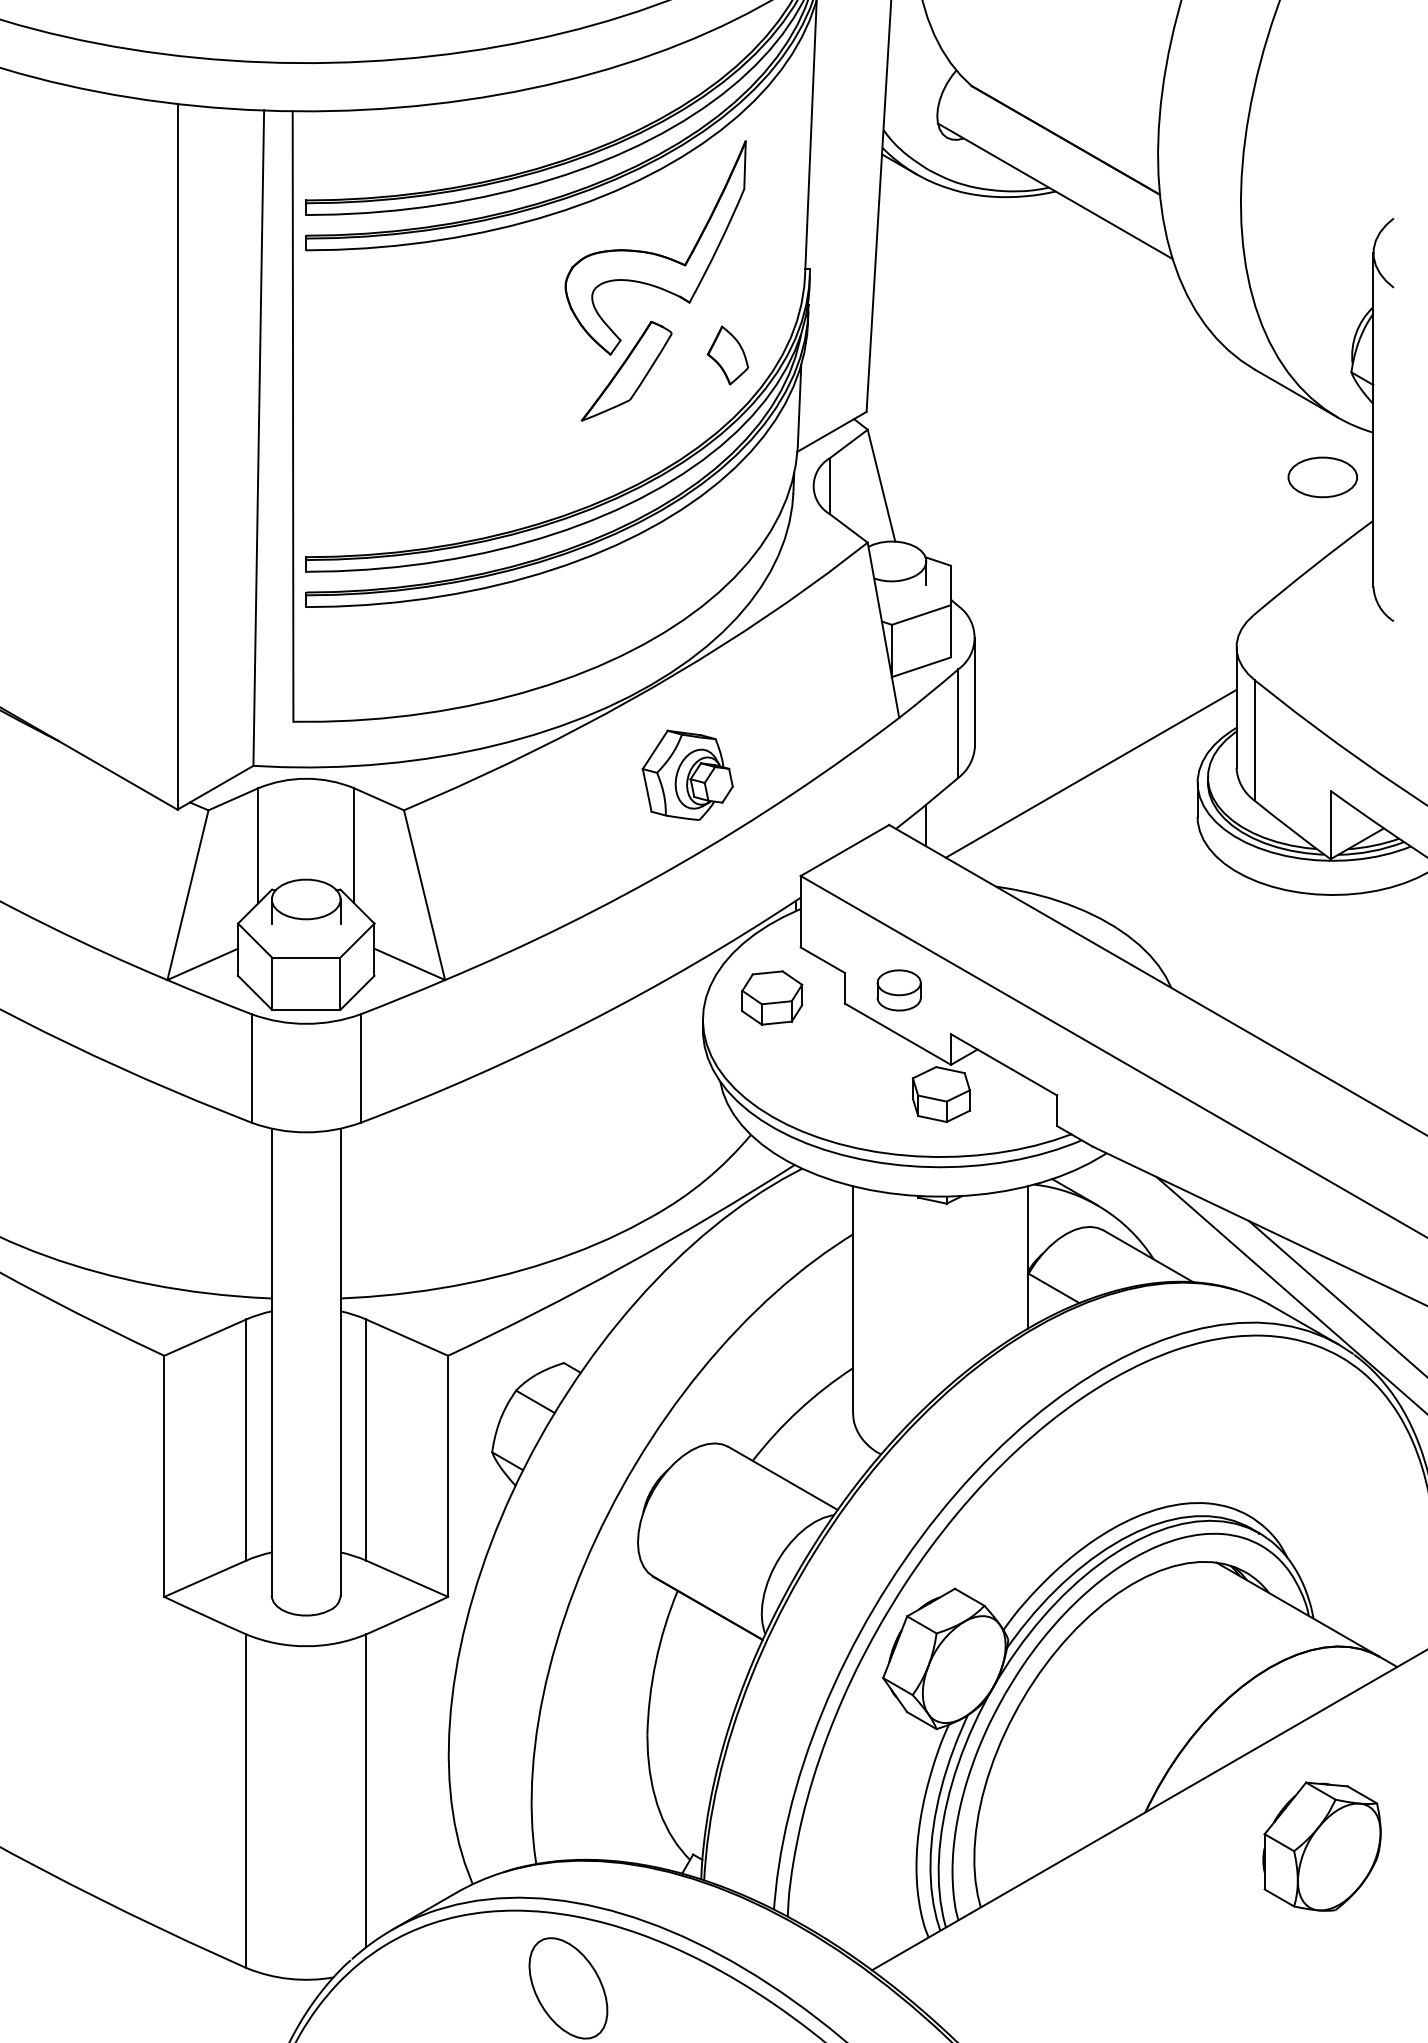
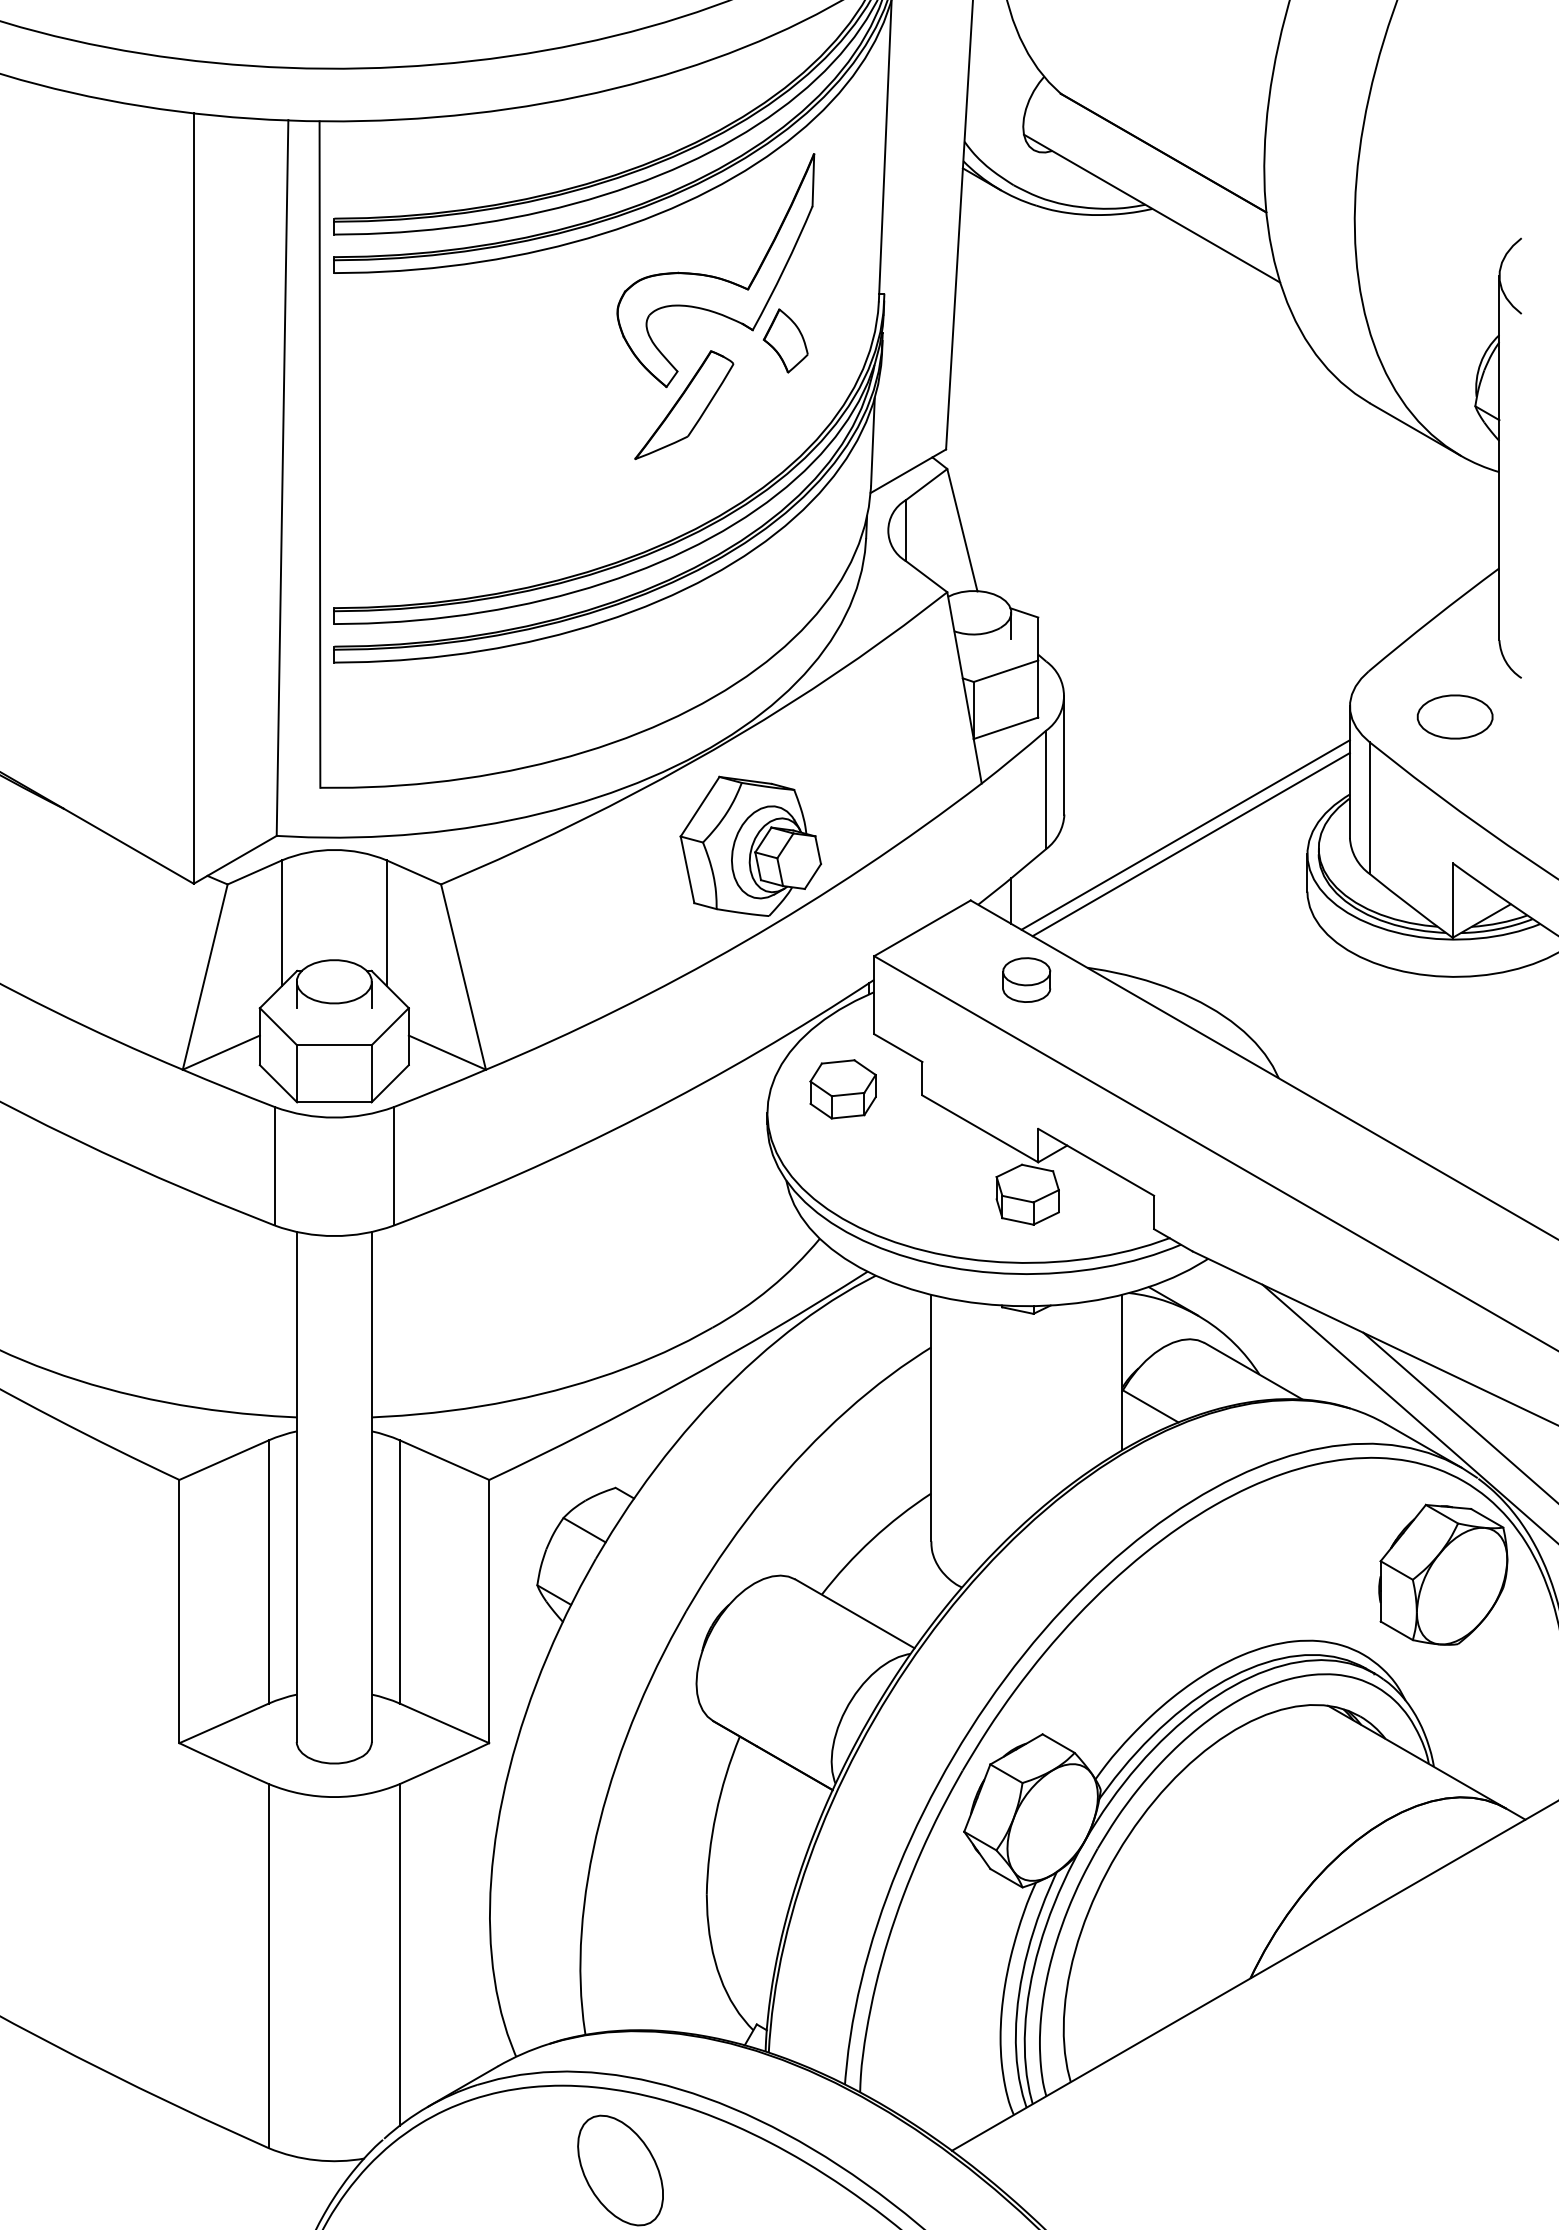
part: (727, 355) -> (785, 340), moved
part: (1322, 476) -> (1454, 716), moved
line: (1085, 764) -> (1185, 834), added
part: (687, 774) -> (750, 845), size x1.43
part: (899, 989) -> (1026, 979), moved
part: (1322, 1846) -> (1443, 1574), moved

